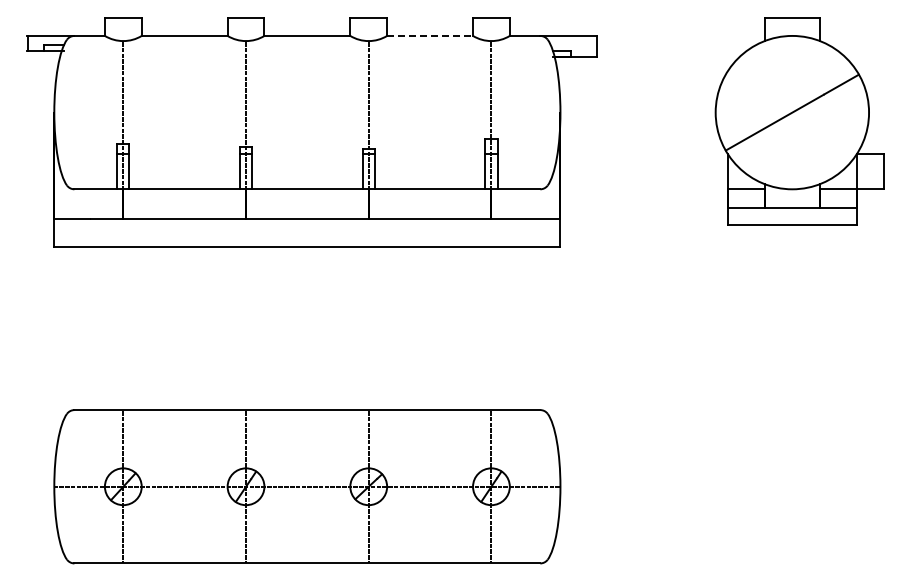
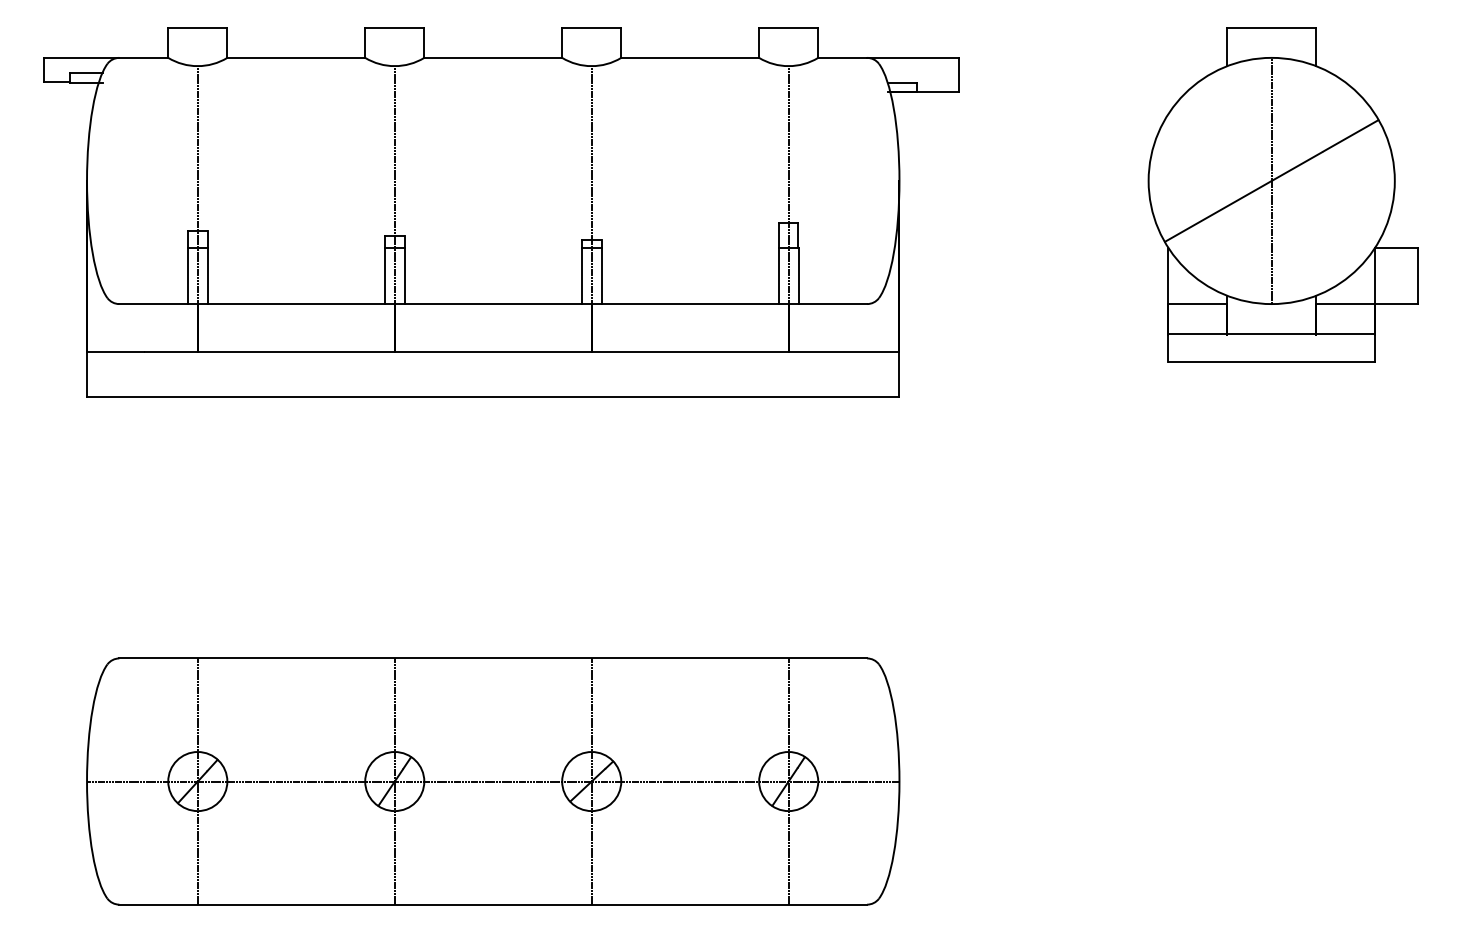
line: (430, 35) -> (690, 57), dashed -> solid
line: (792, 112) -> (1271, 180), added

